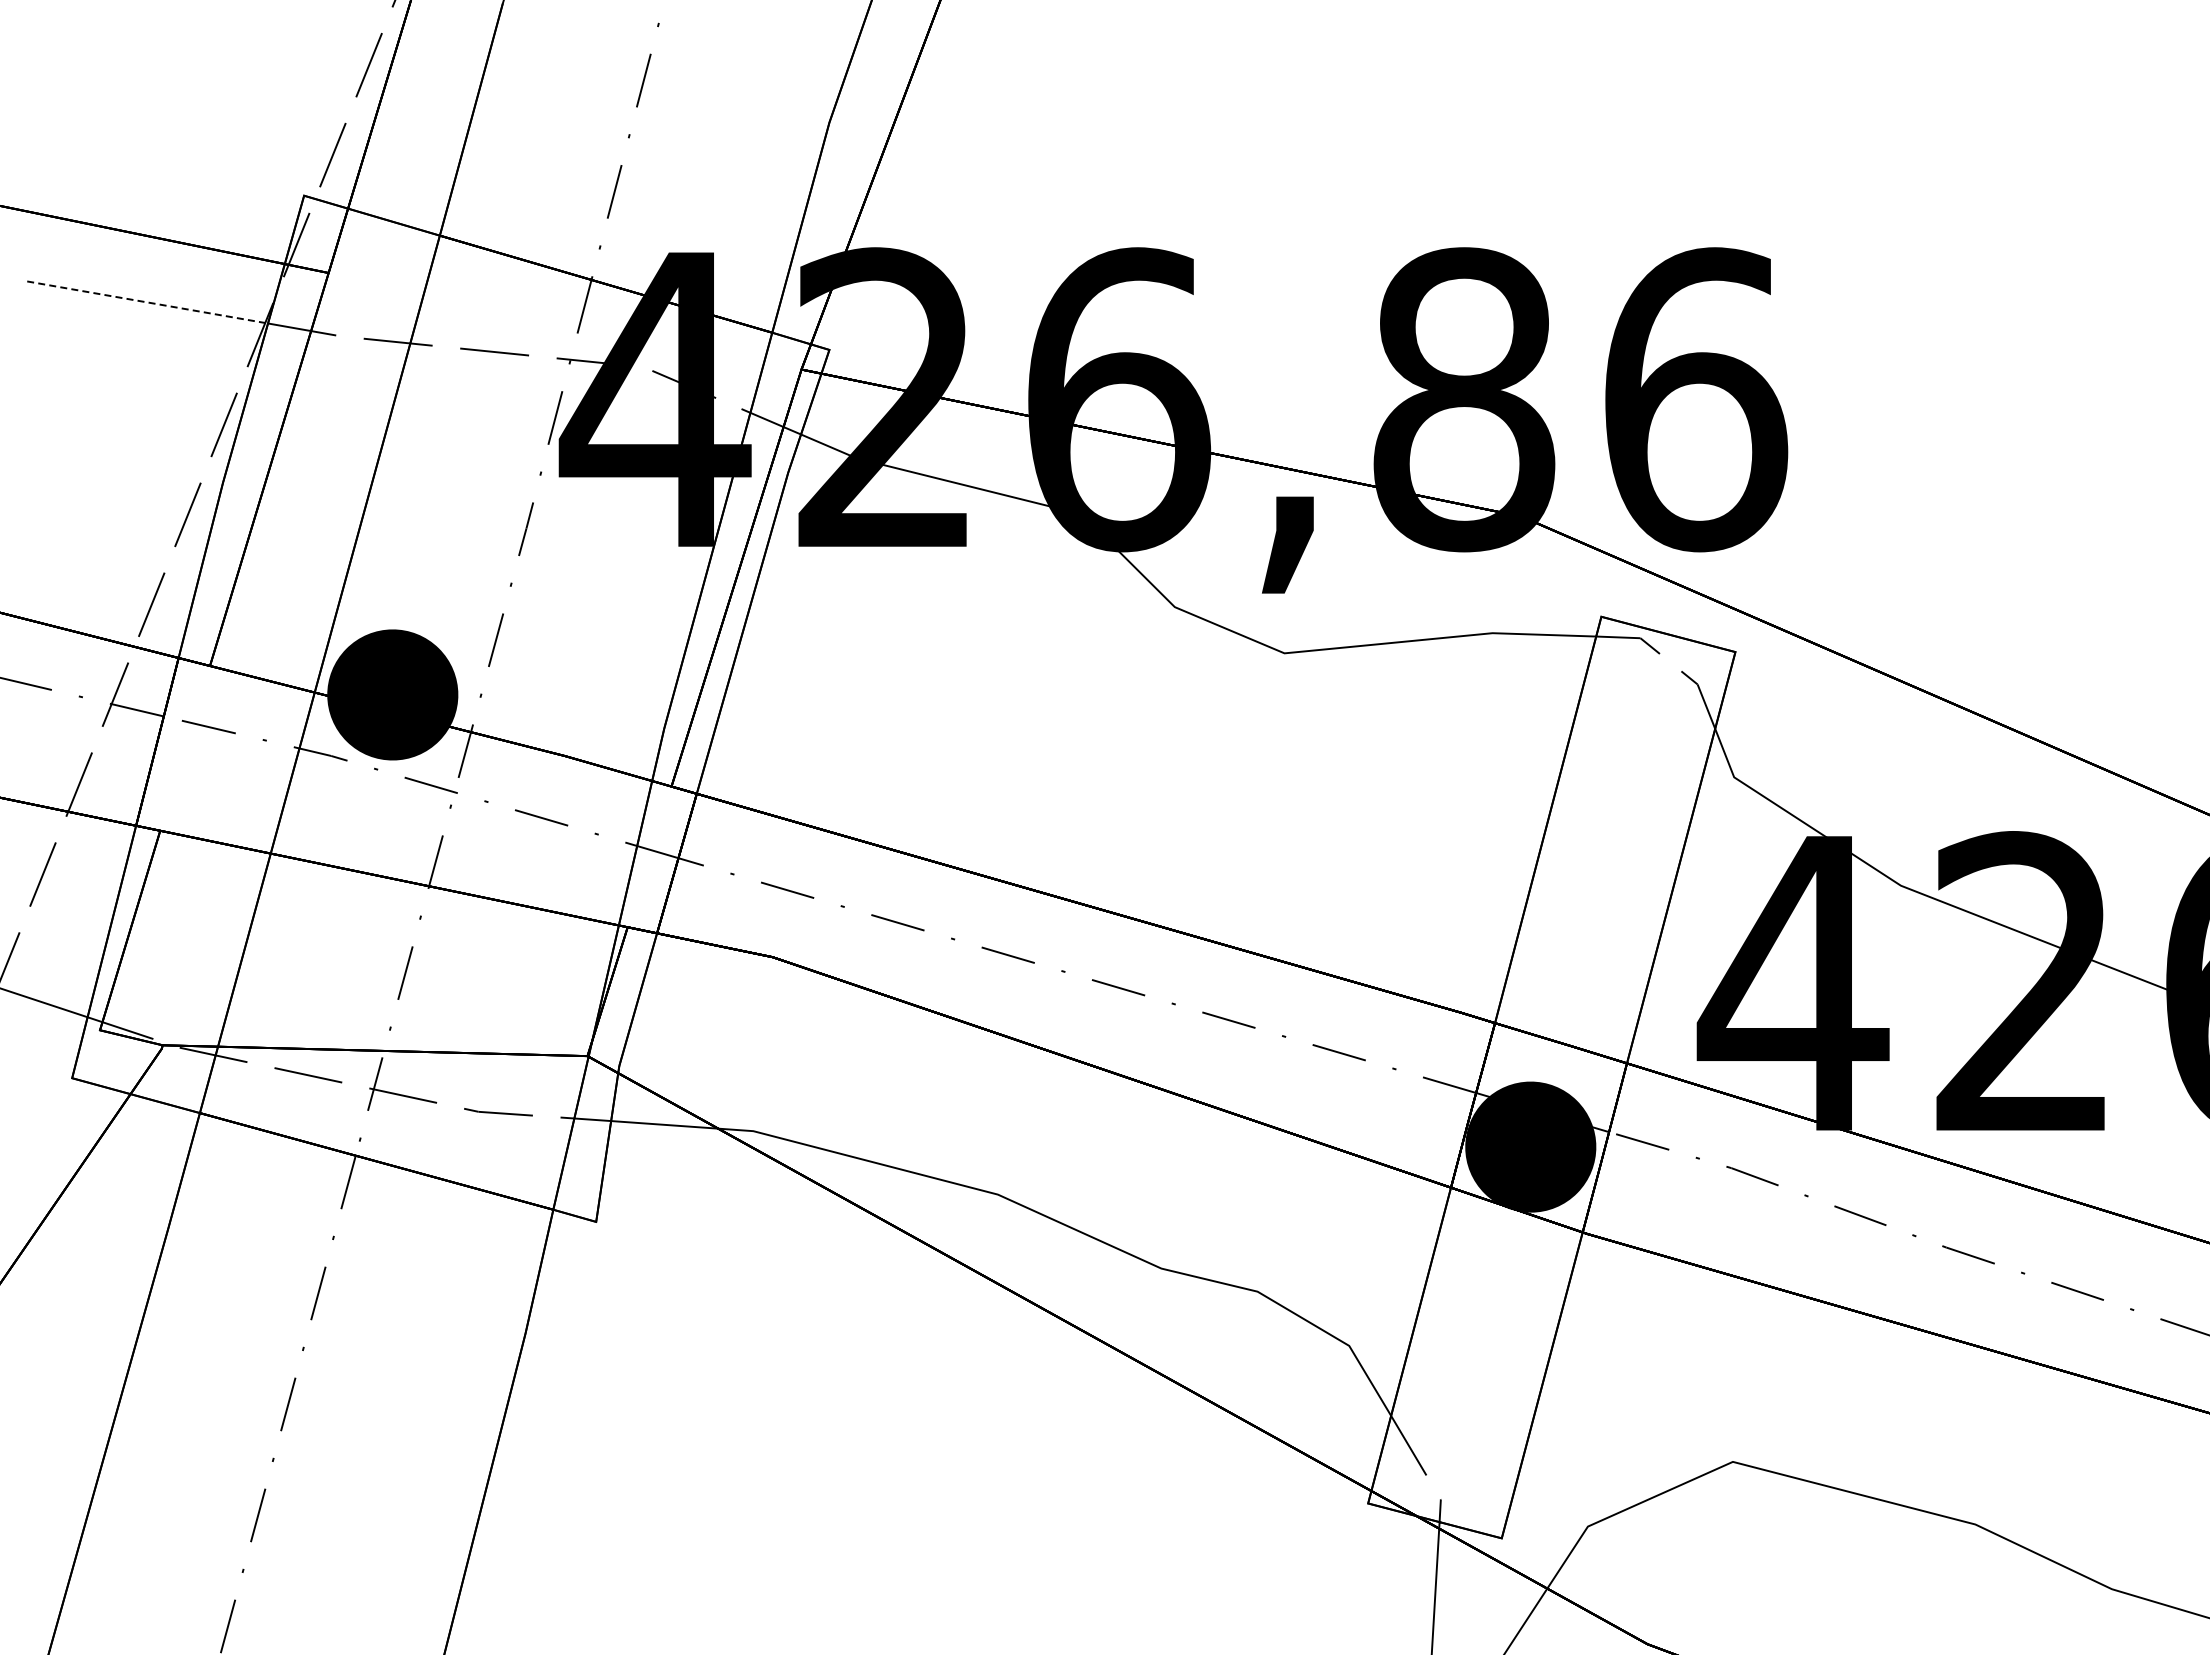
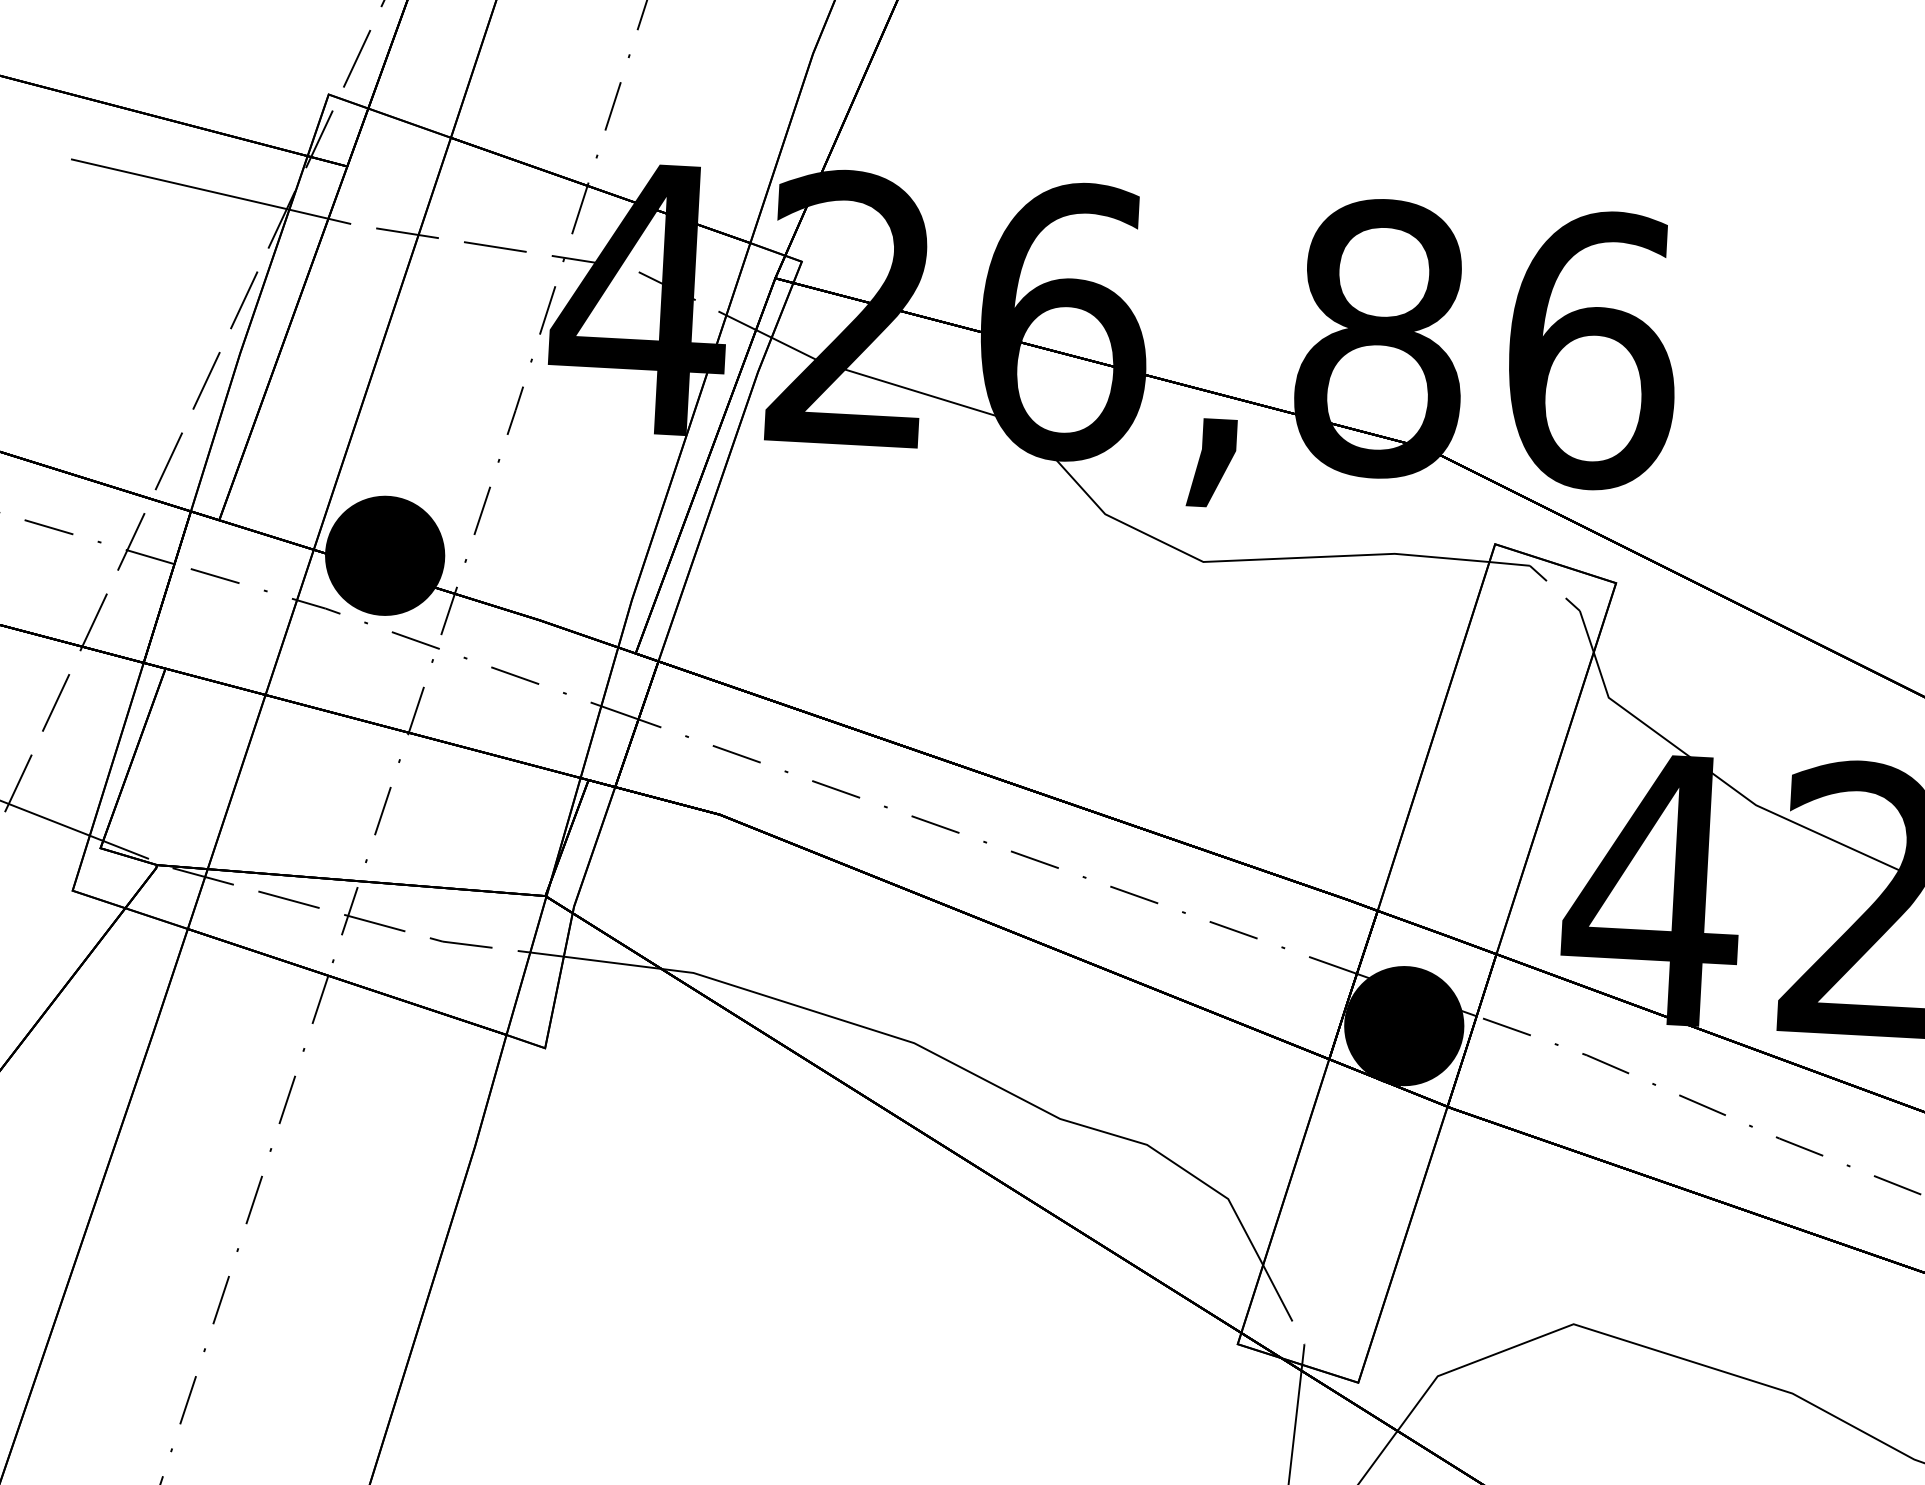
line: (148, 302) -> (180, 184), dashed -> solid

